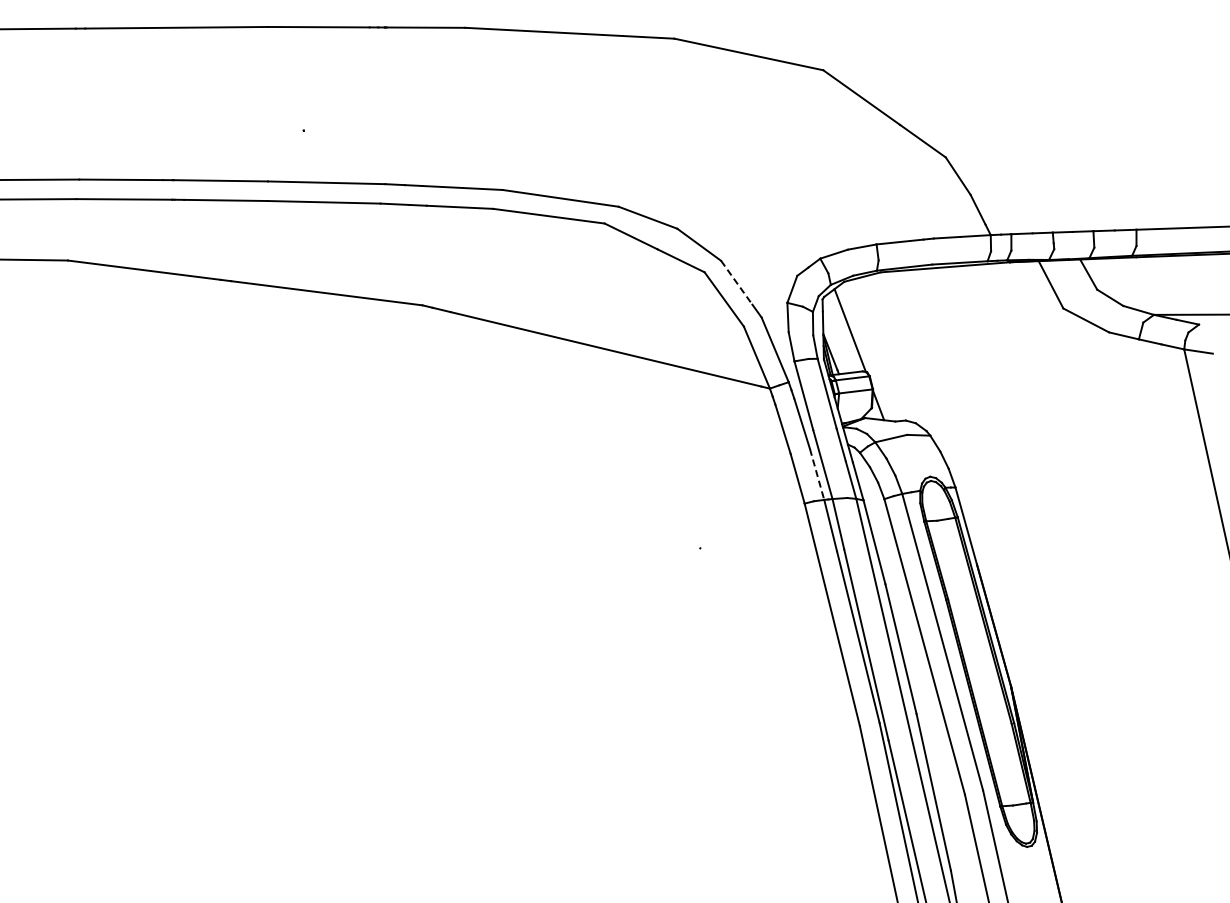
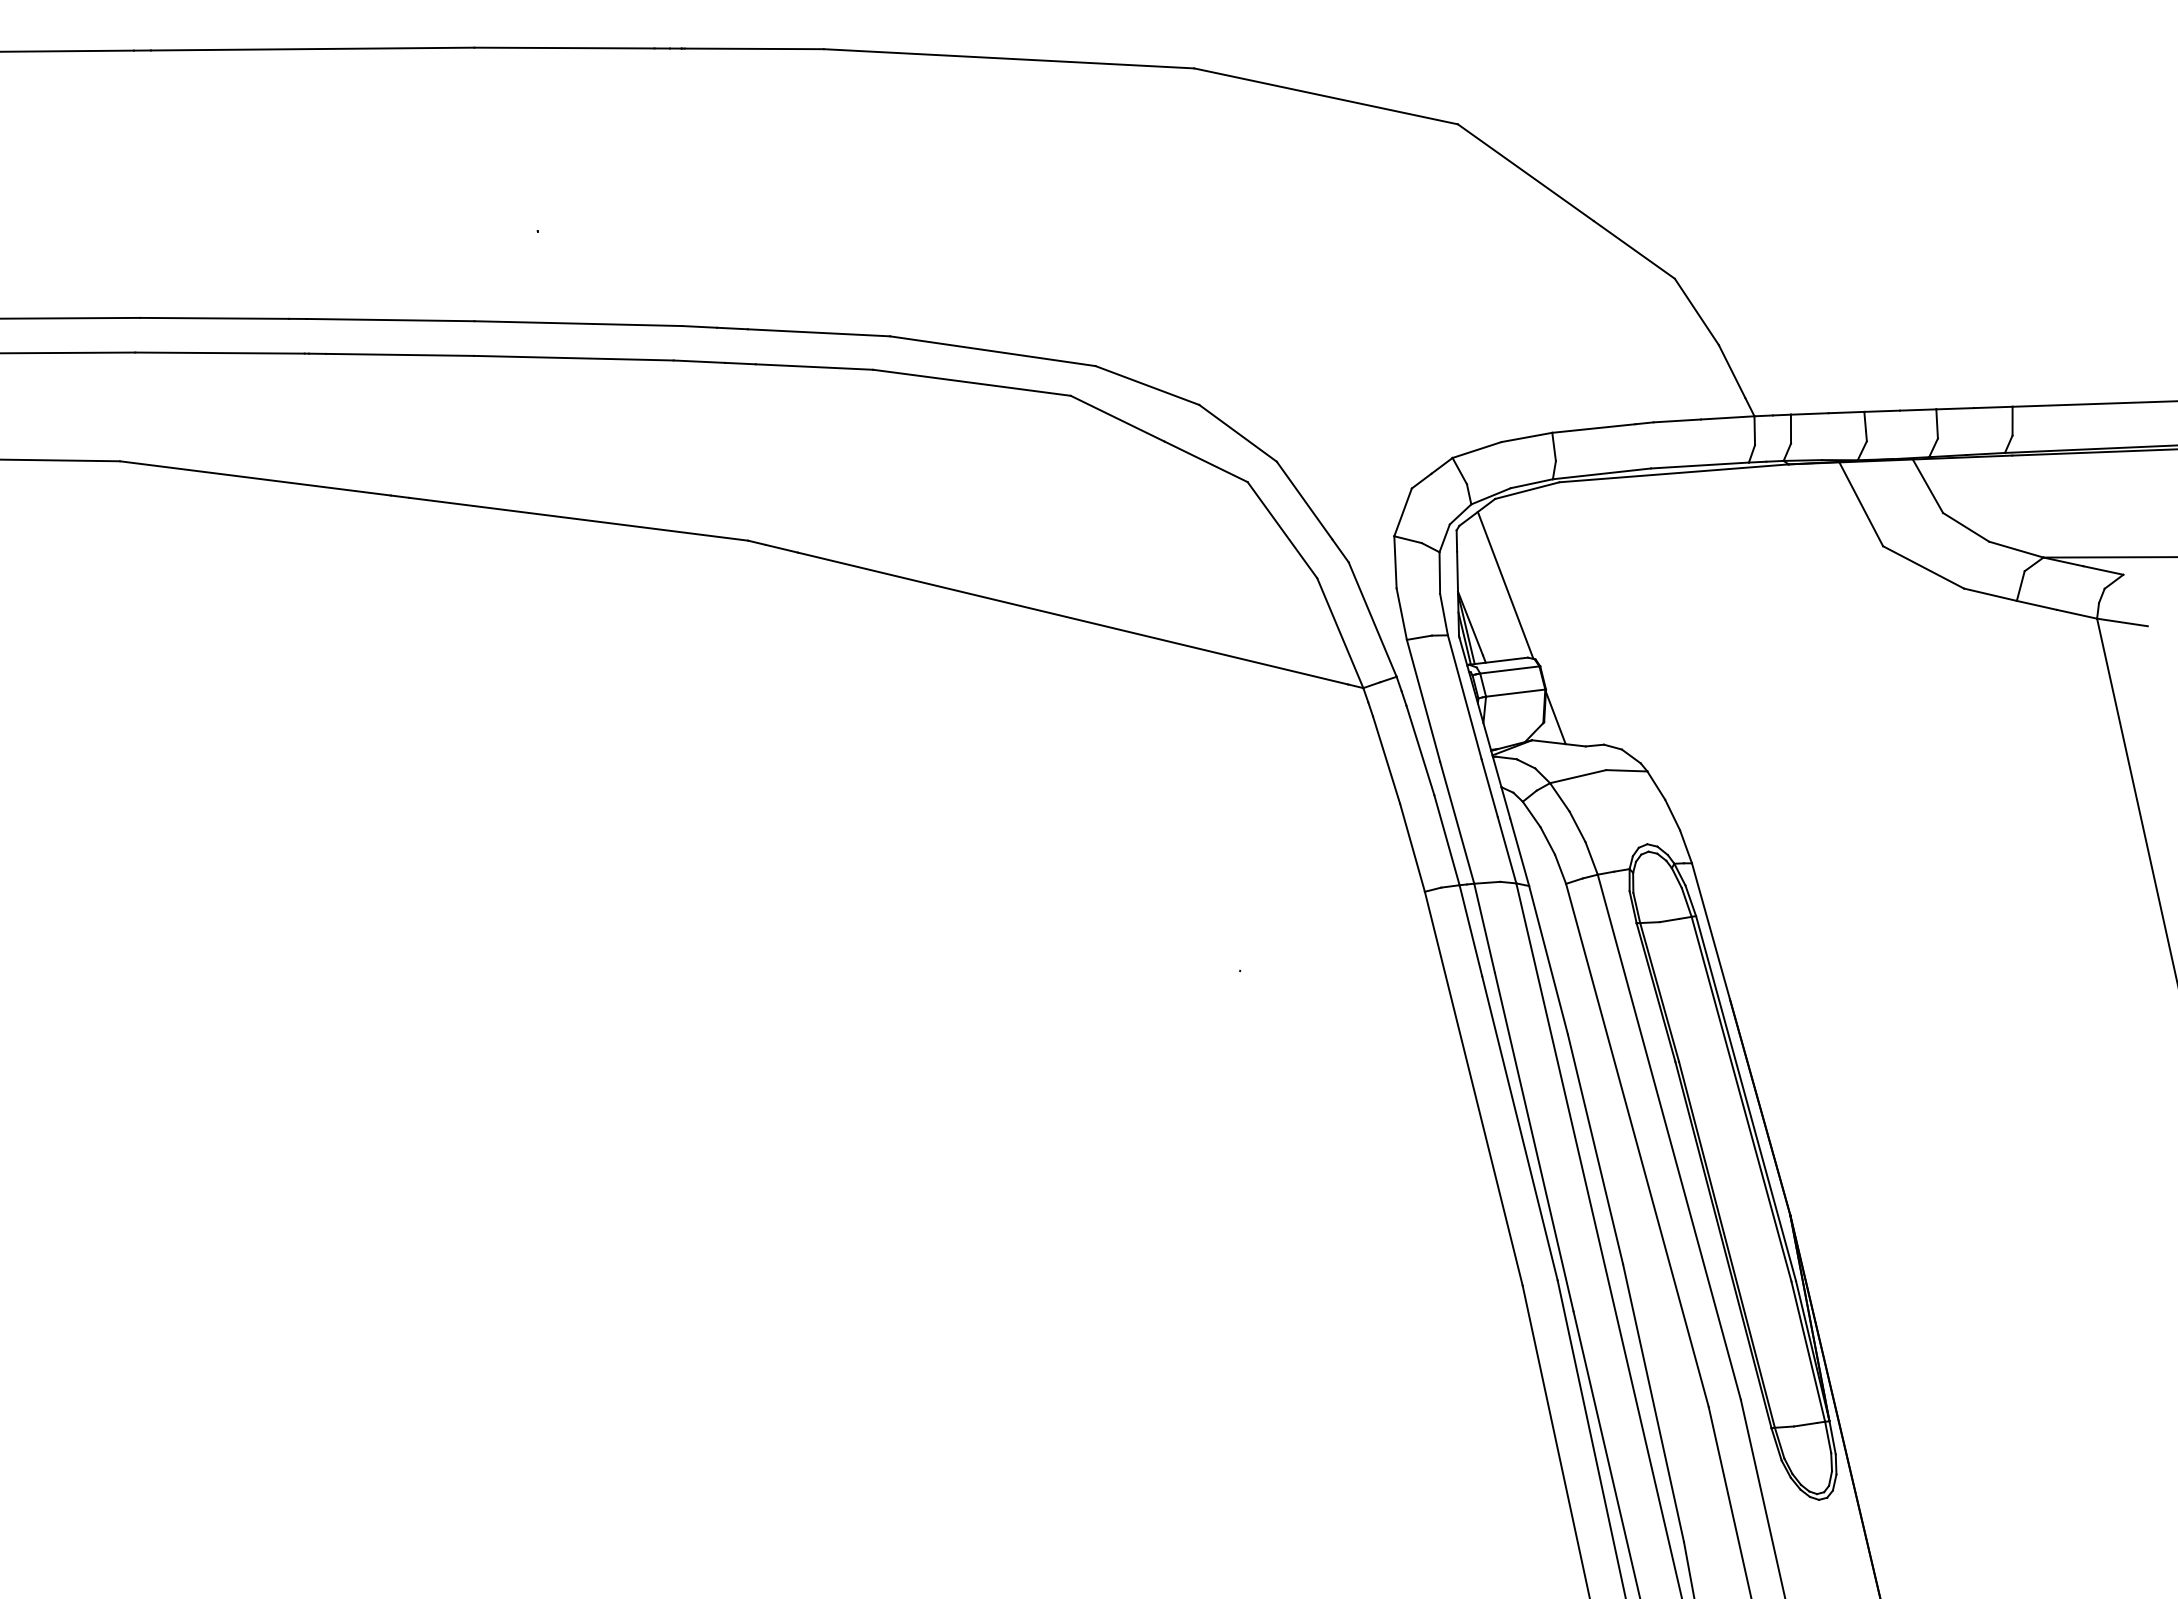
line: (736, 282) -> (1304, 500), dashed -> solid
line: (817, 474) -> (1447, 840), dashed -> solid

